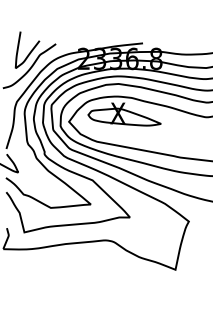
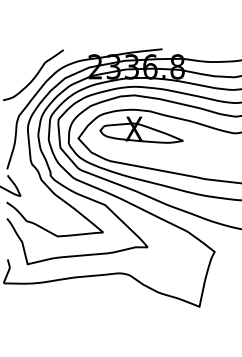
curve: (29, 52) -> (33, 59), removed

